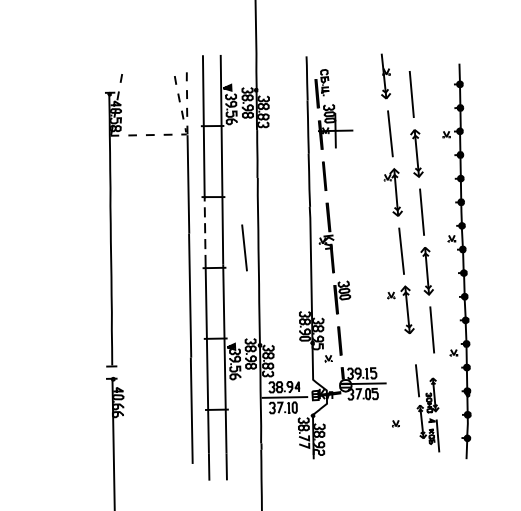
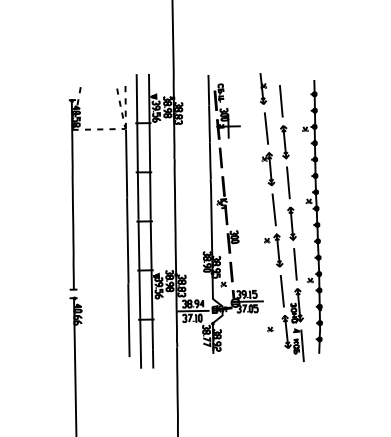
line: (205, 229) -> (138, 194), dashed -> solid
line: (244, 247) -> (165, 207), removed
part: (426, 408) -> (291, 318), size x1.43

